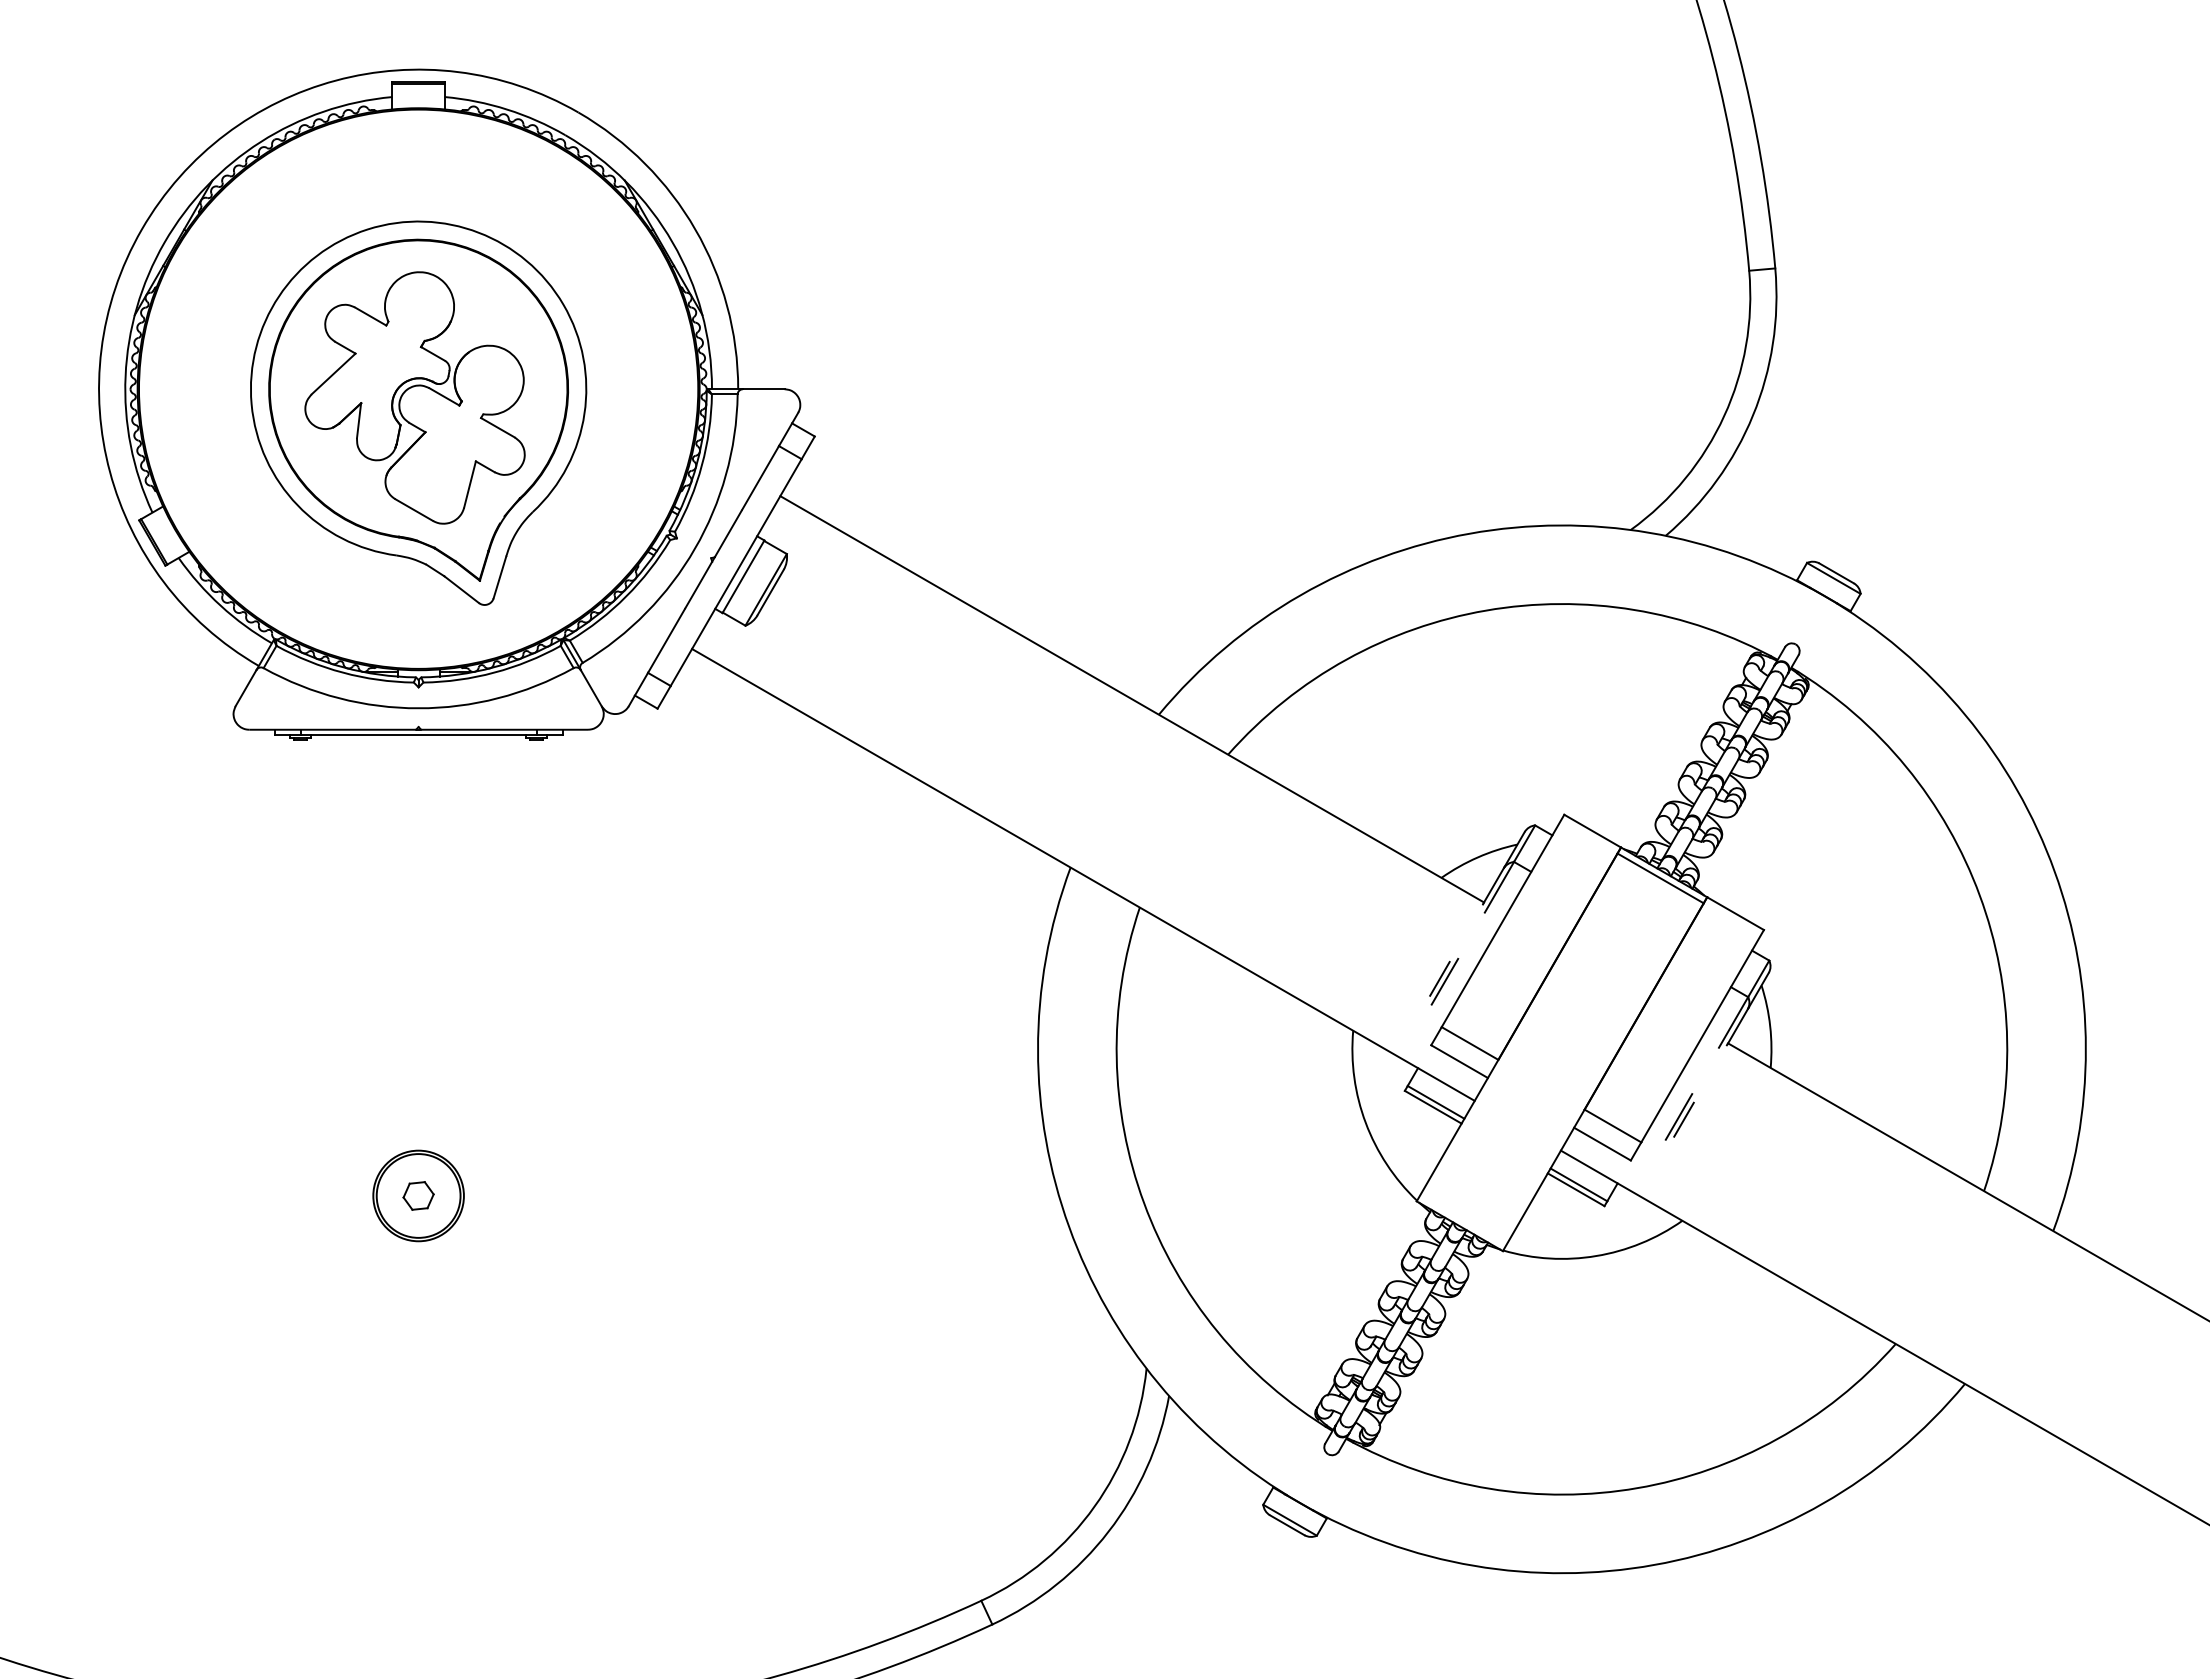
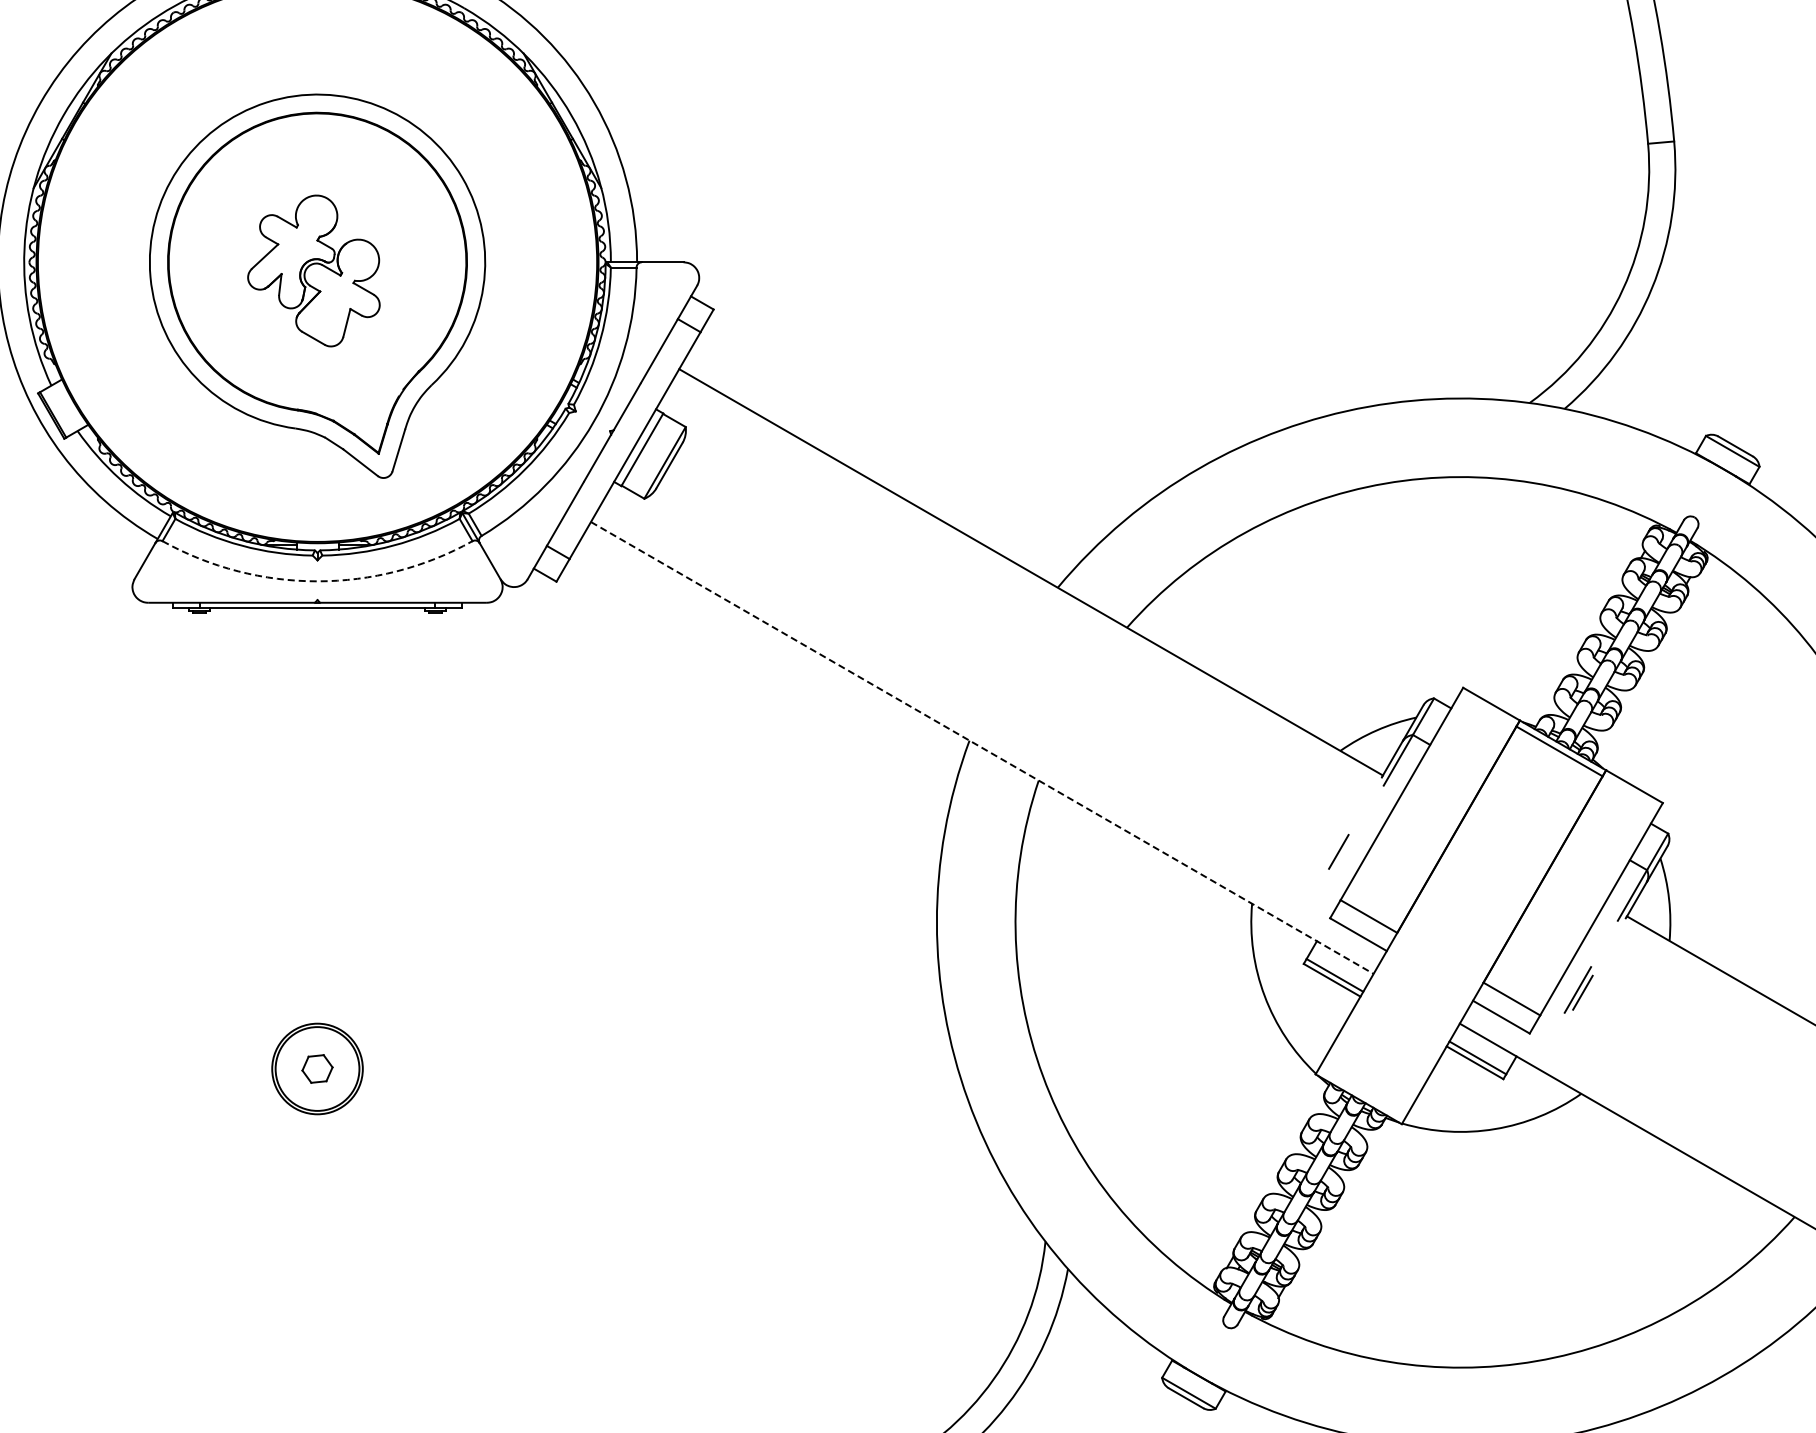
part: (414, 397) -> (313, 270), size x0.6
arc: (418, 708) -> (317, 581), solid -> dashed
line: (1083, 874) -> (982, 747), solid -> dashed
line: (1444, 981) -> (1343, 854), removed

